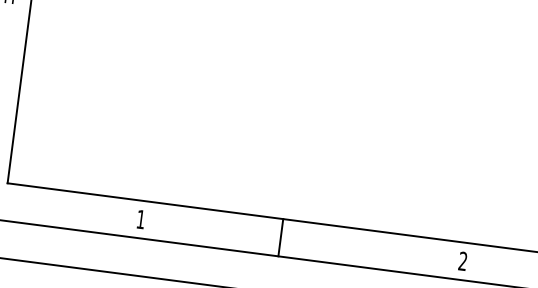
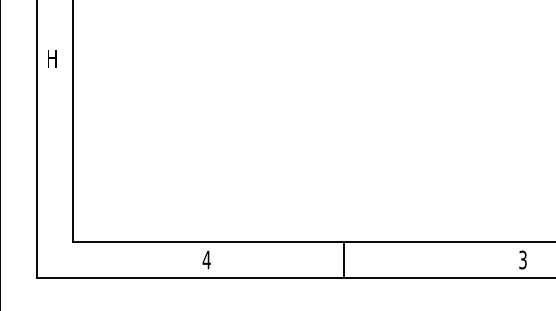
text: (140, 219) -> (206, 259), 1 -> 4
text: (462, 261) -> (522, 260), 2 -> 3

